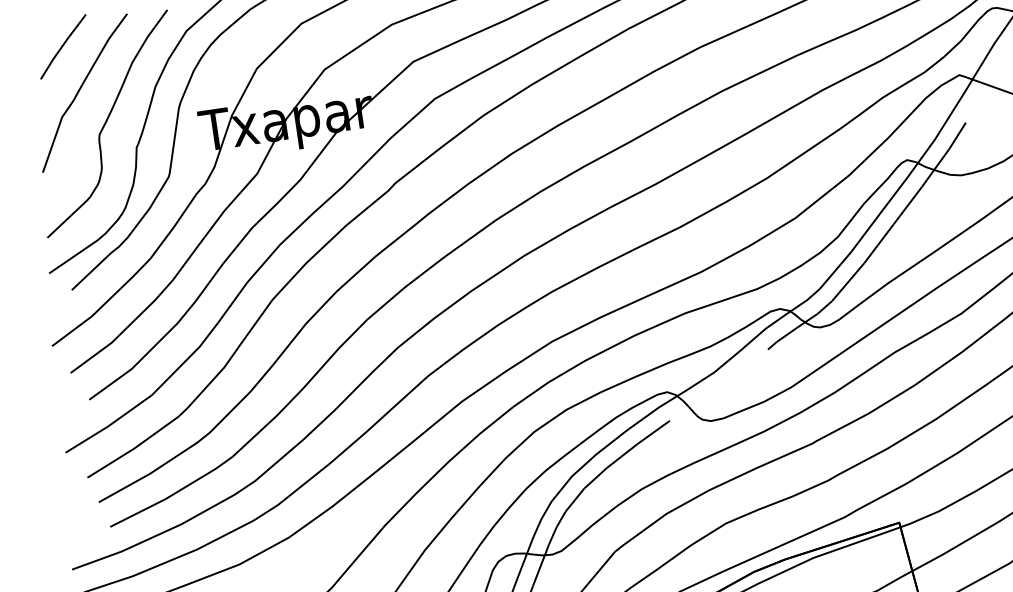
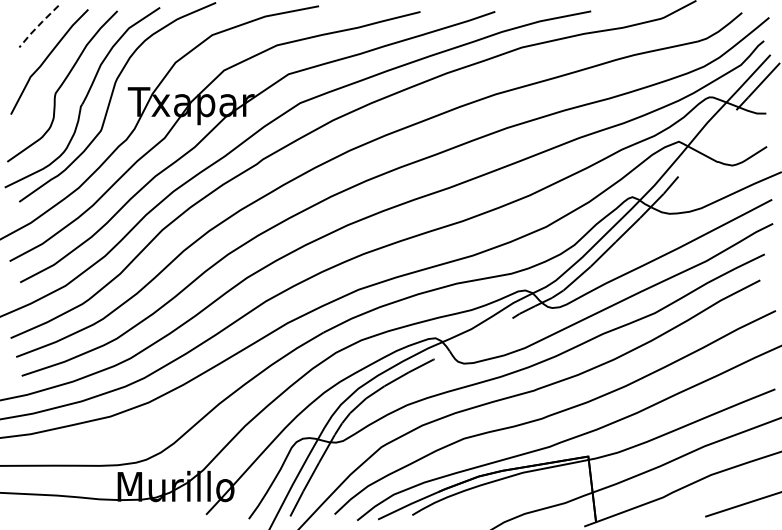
line: (62, 46) -> (38, 26), solid -> dashed

